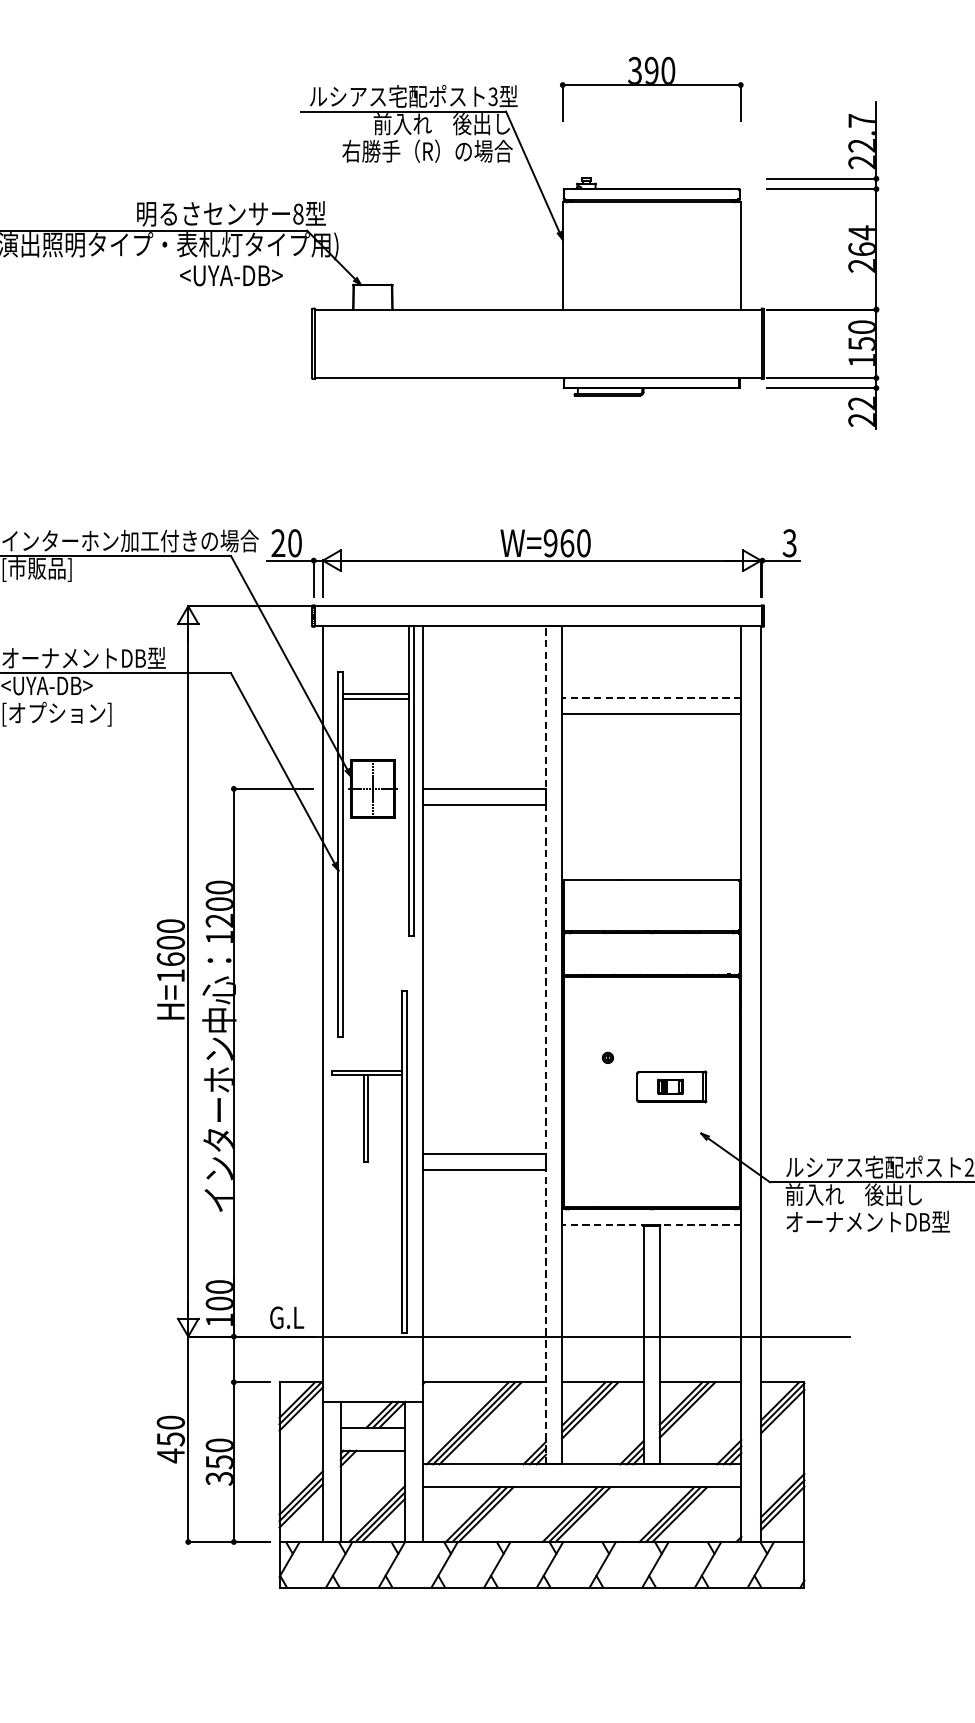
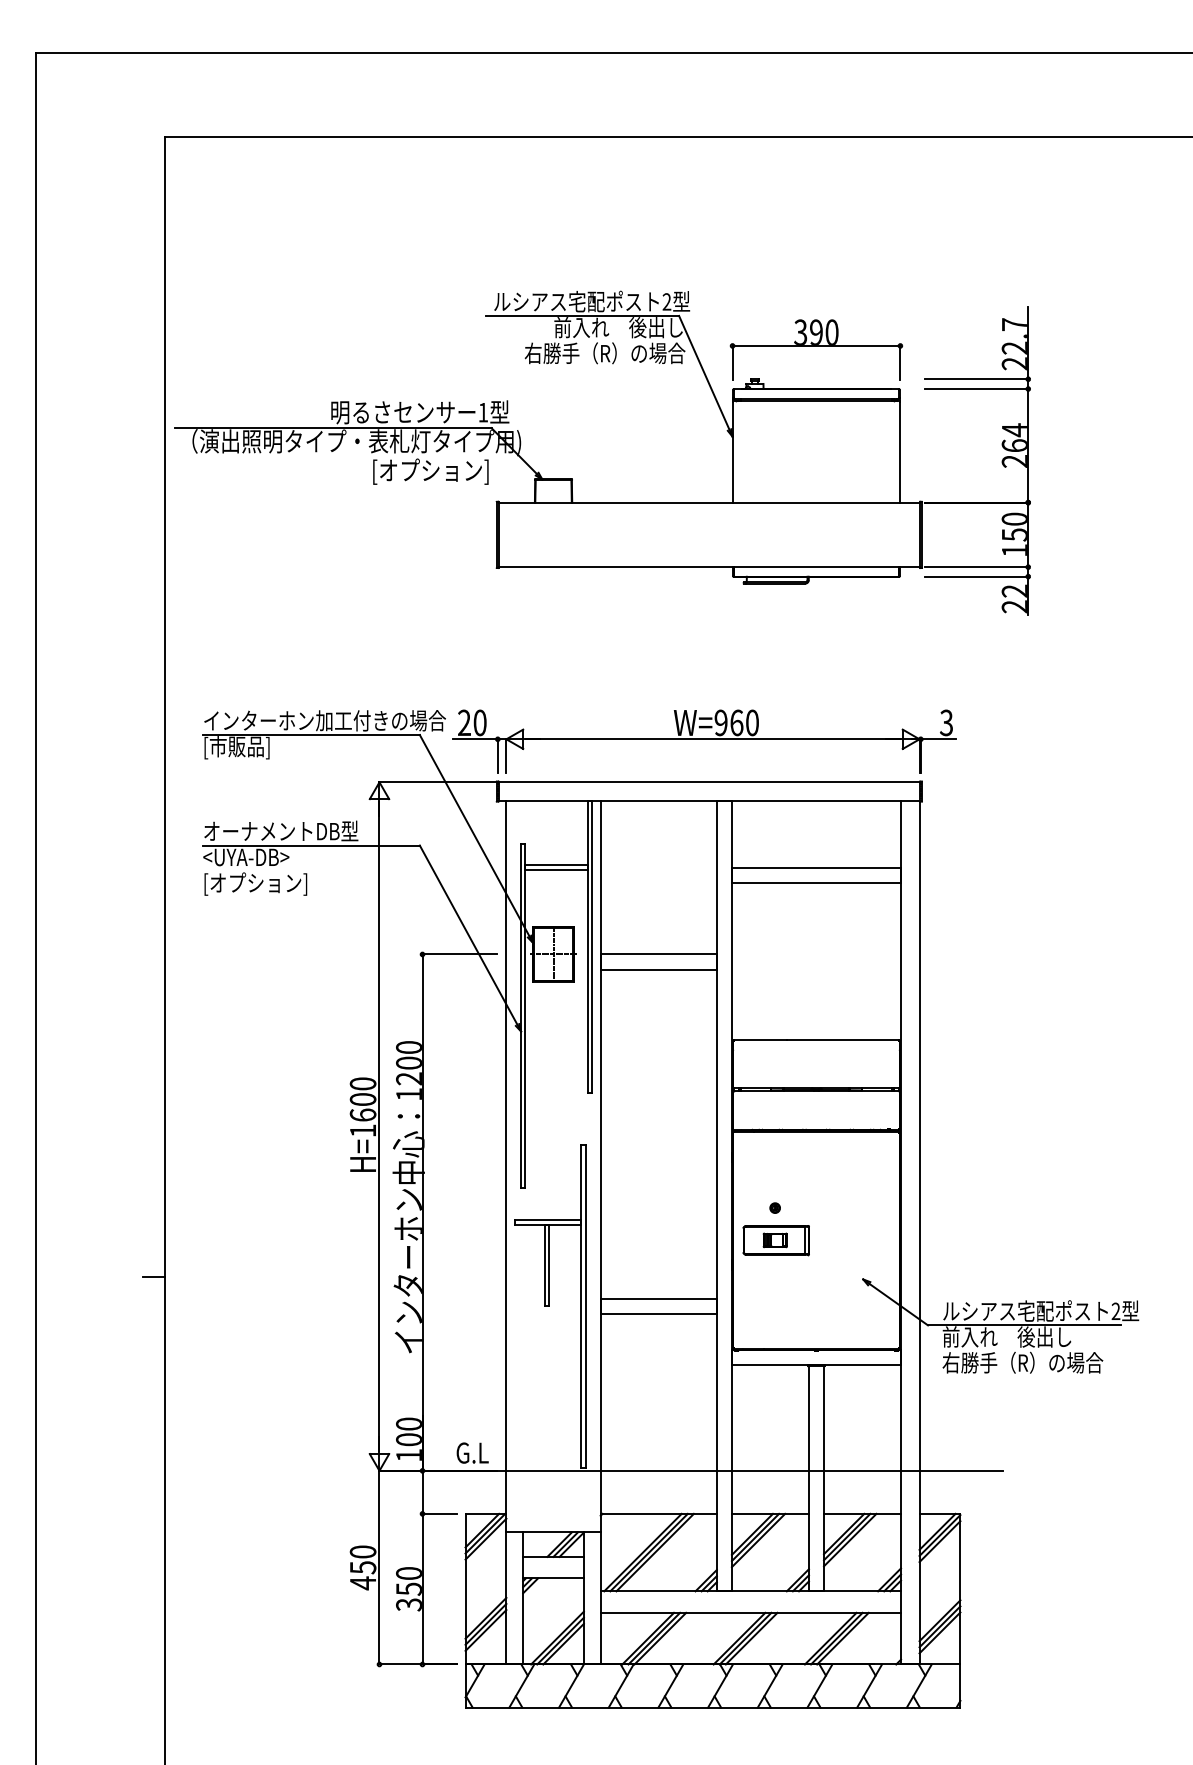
part: (650, 88) -> (815, 349), moved
text: (492, 96) -> (666, 301), 3 -> 2
text: (298, 214) -> (483, 412), 8 -> 1
text: (241, 276) -> (429, 471), <UYA-DB> -> [オプション]
line: (651, 697) -> (816, 868), dashed -> solid
line: (545, 1044) -> (716, 1195), dashed -> solid
part: (670, 1086) -> (775, 1240), moved
text: (870, 1221) -> (1022, 1362), オーナメントDB型 -> 右勝手（R）の場合
line: (651, 1224) -> (816, 1365), dashed -> solid

